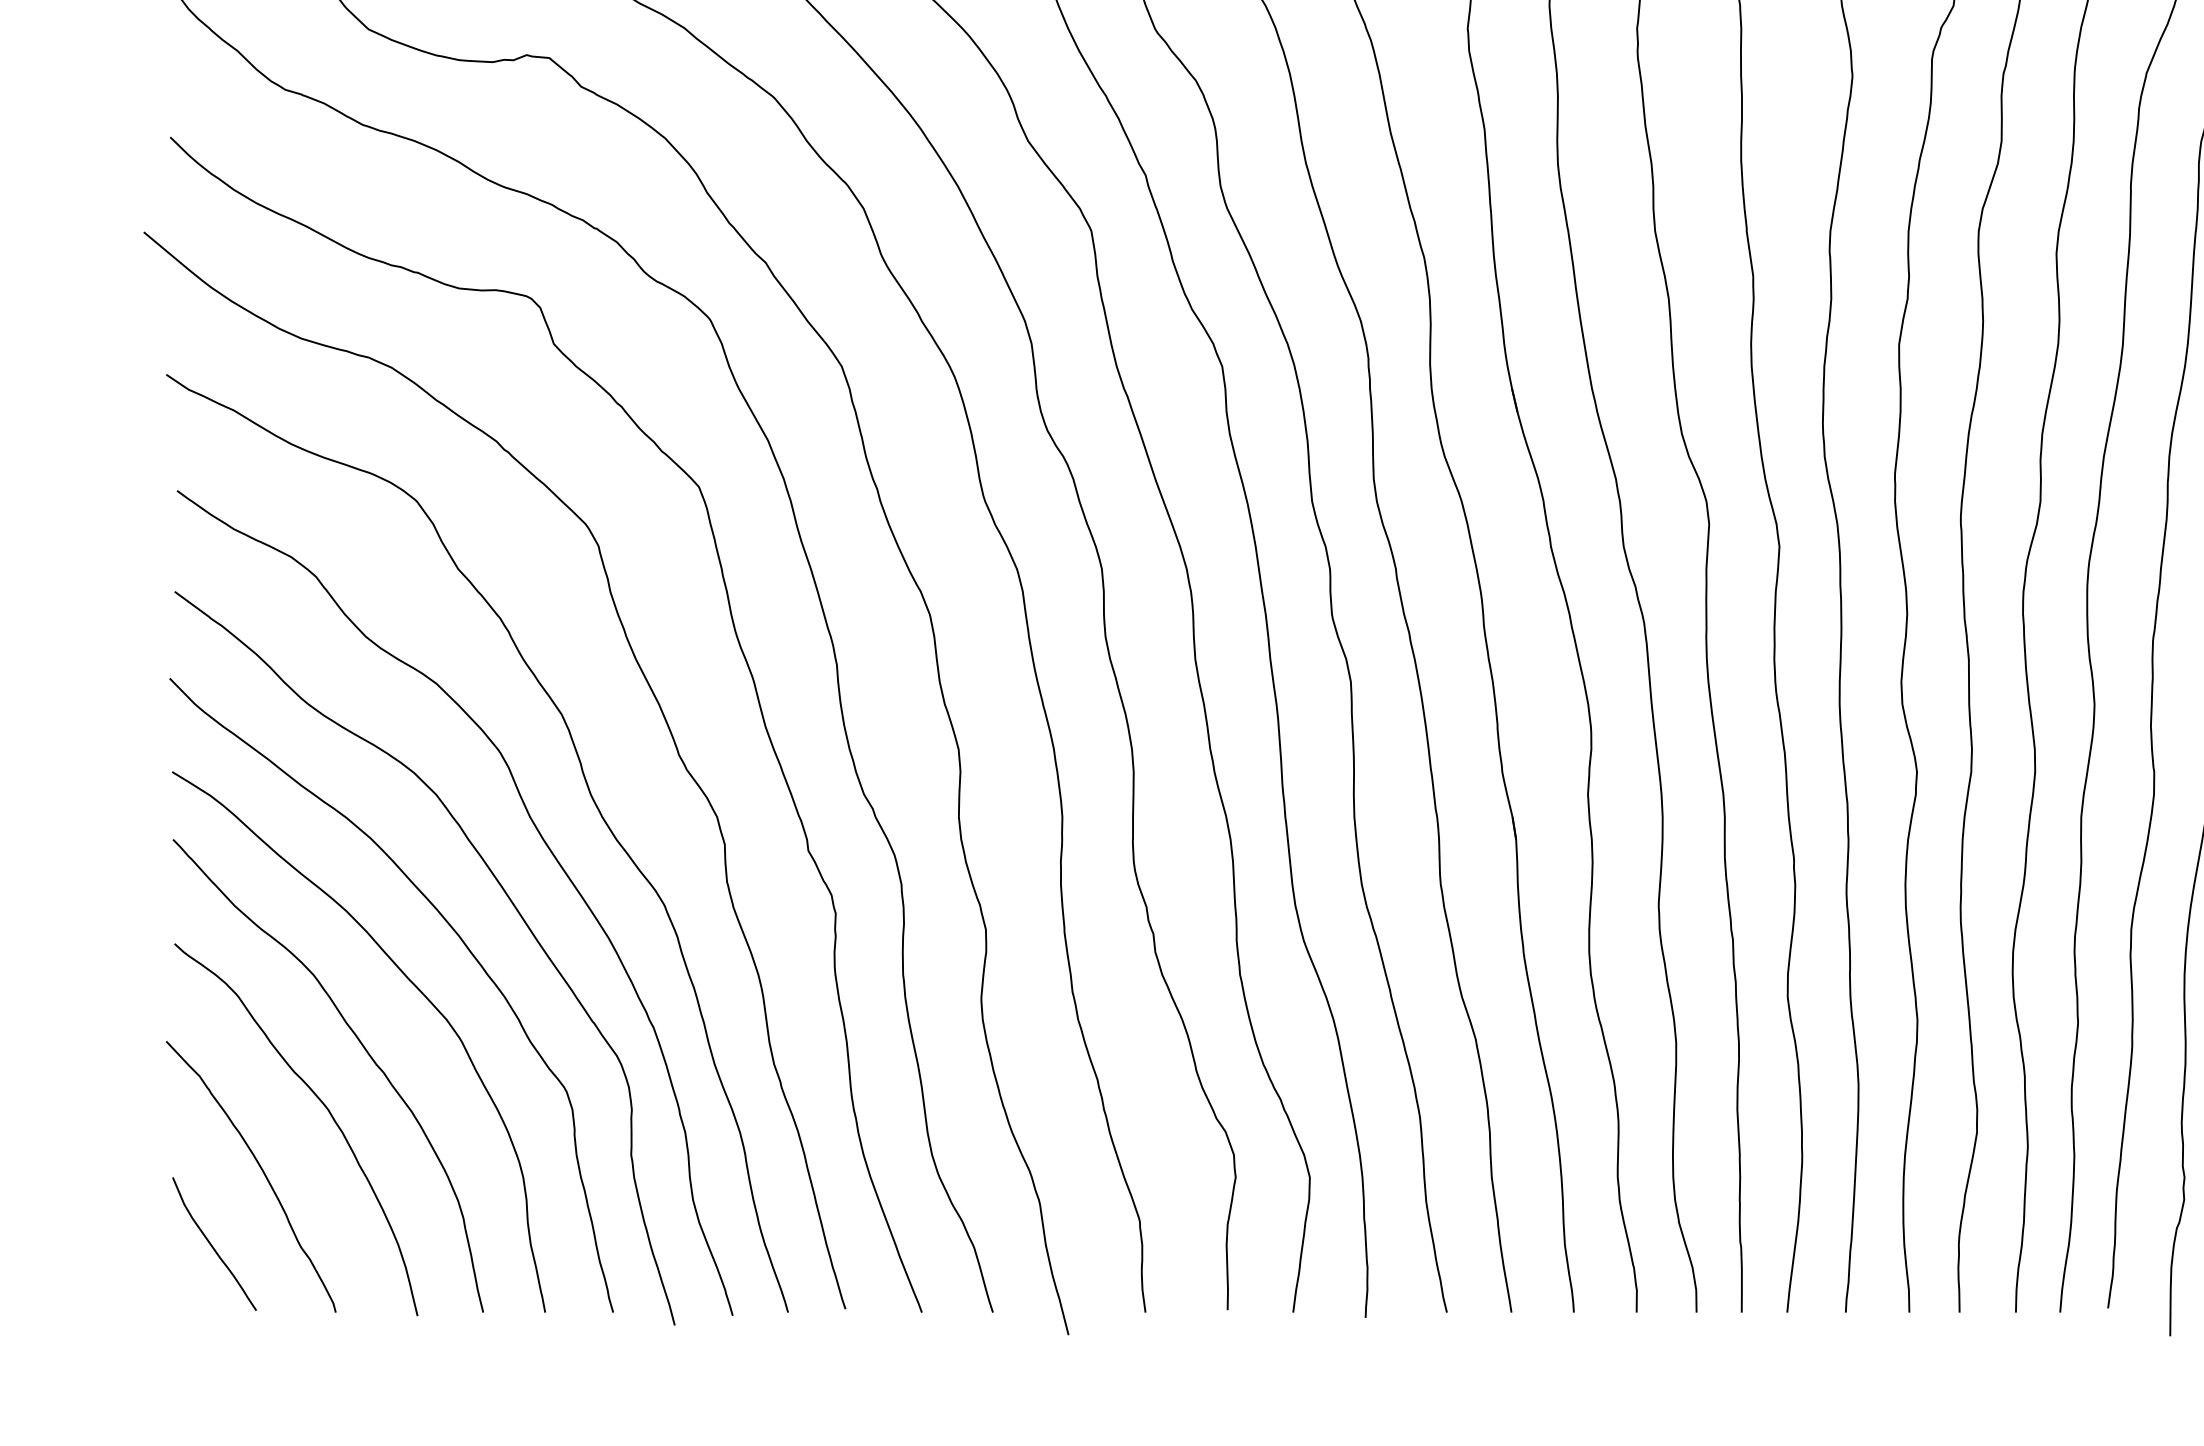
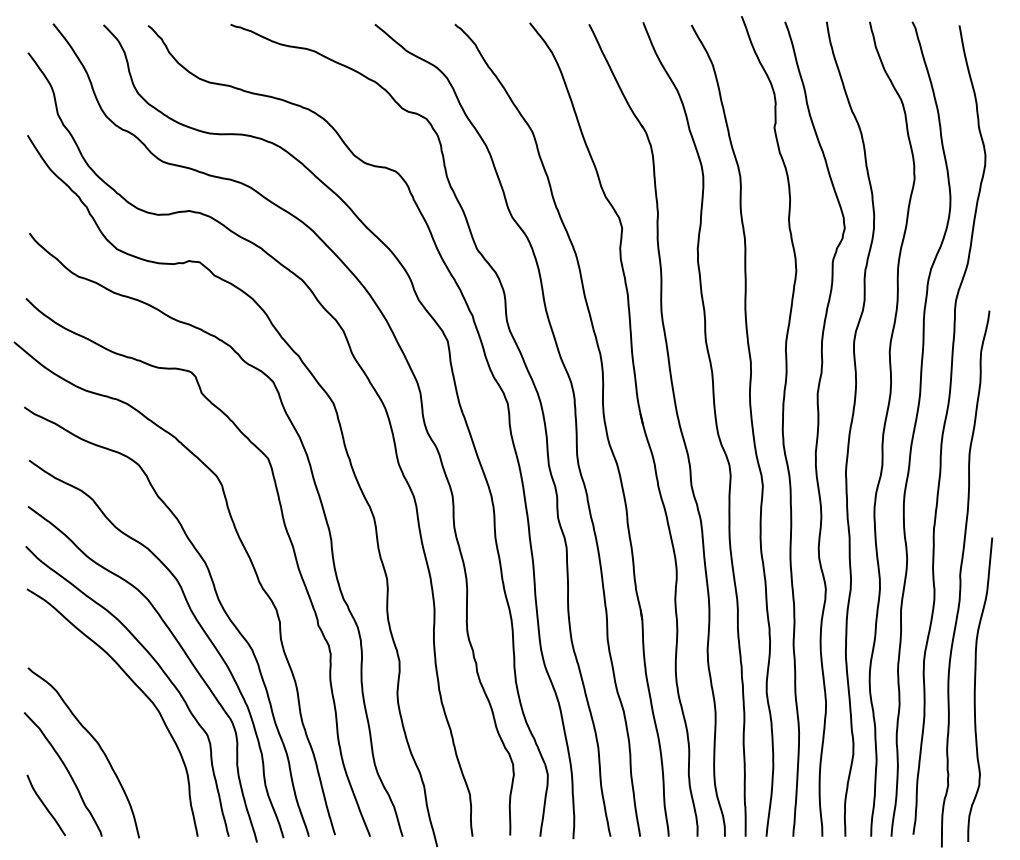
curve: (361, 1047) -> (113, 715), removed

